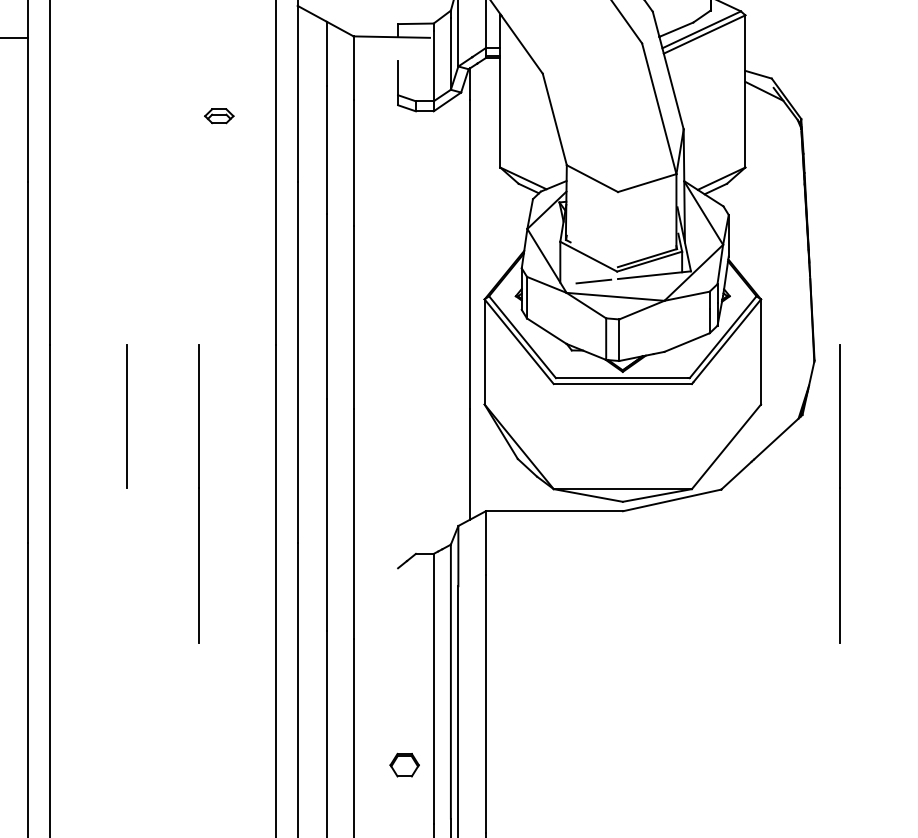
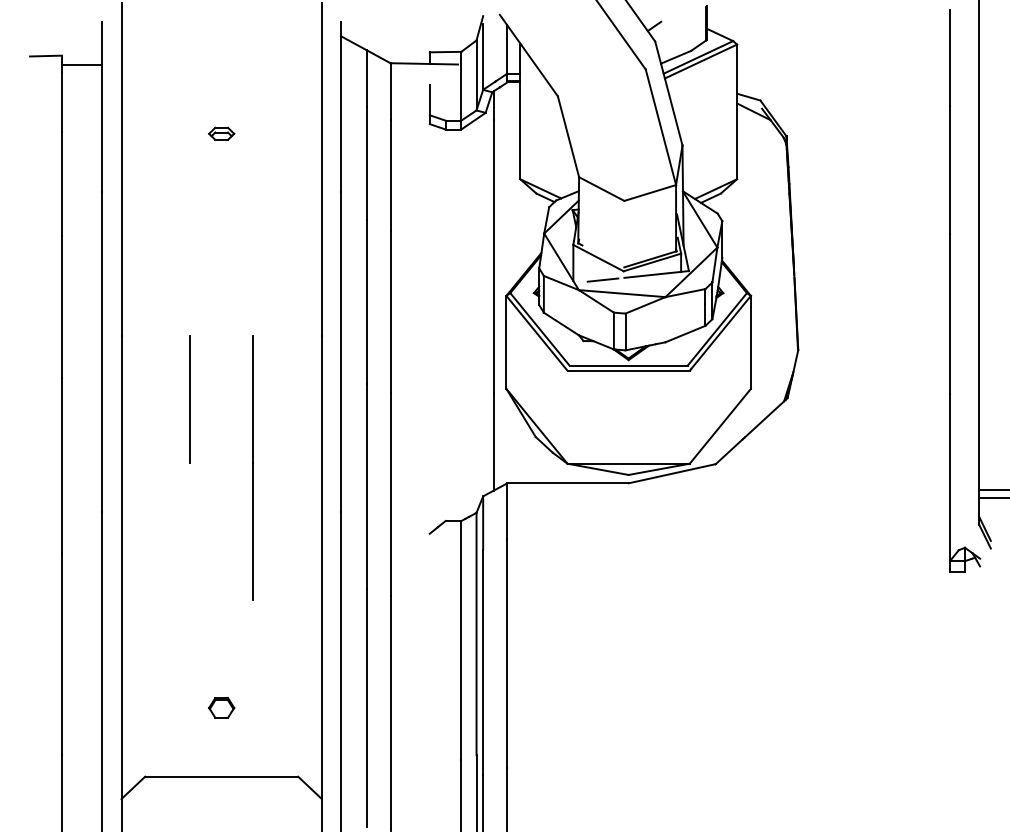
part: (219, 115) -> (221, 133), moved
line: (838, 493) -> (819, 467), removed
part: (404, 764) -> (221, 707), moved

